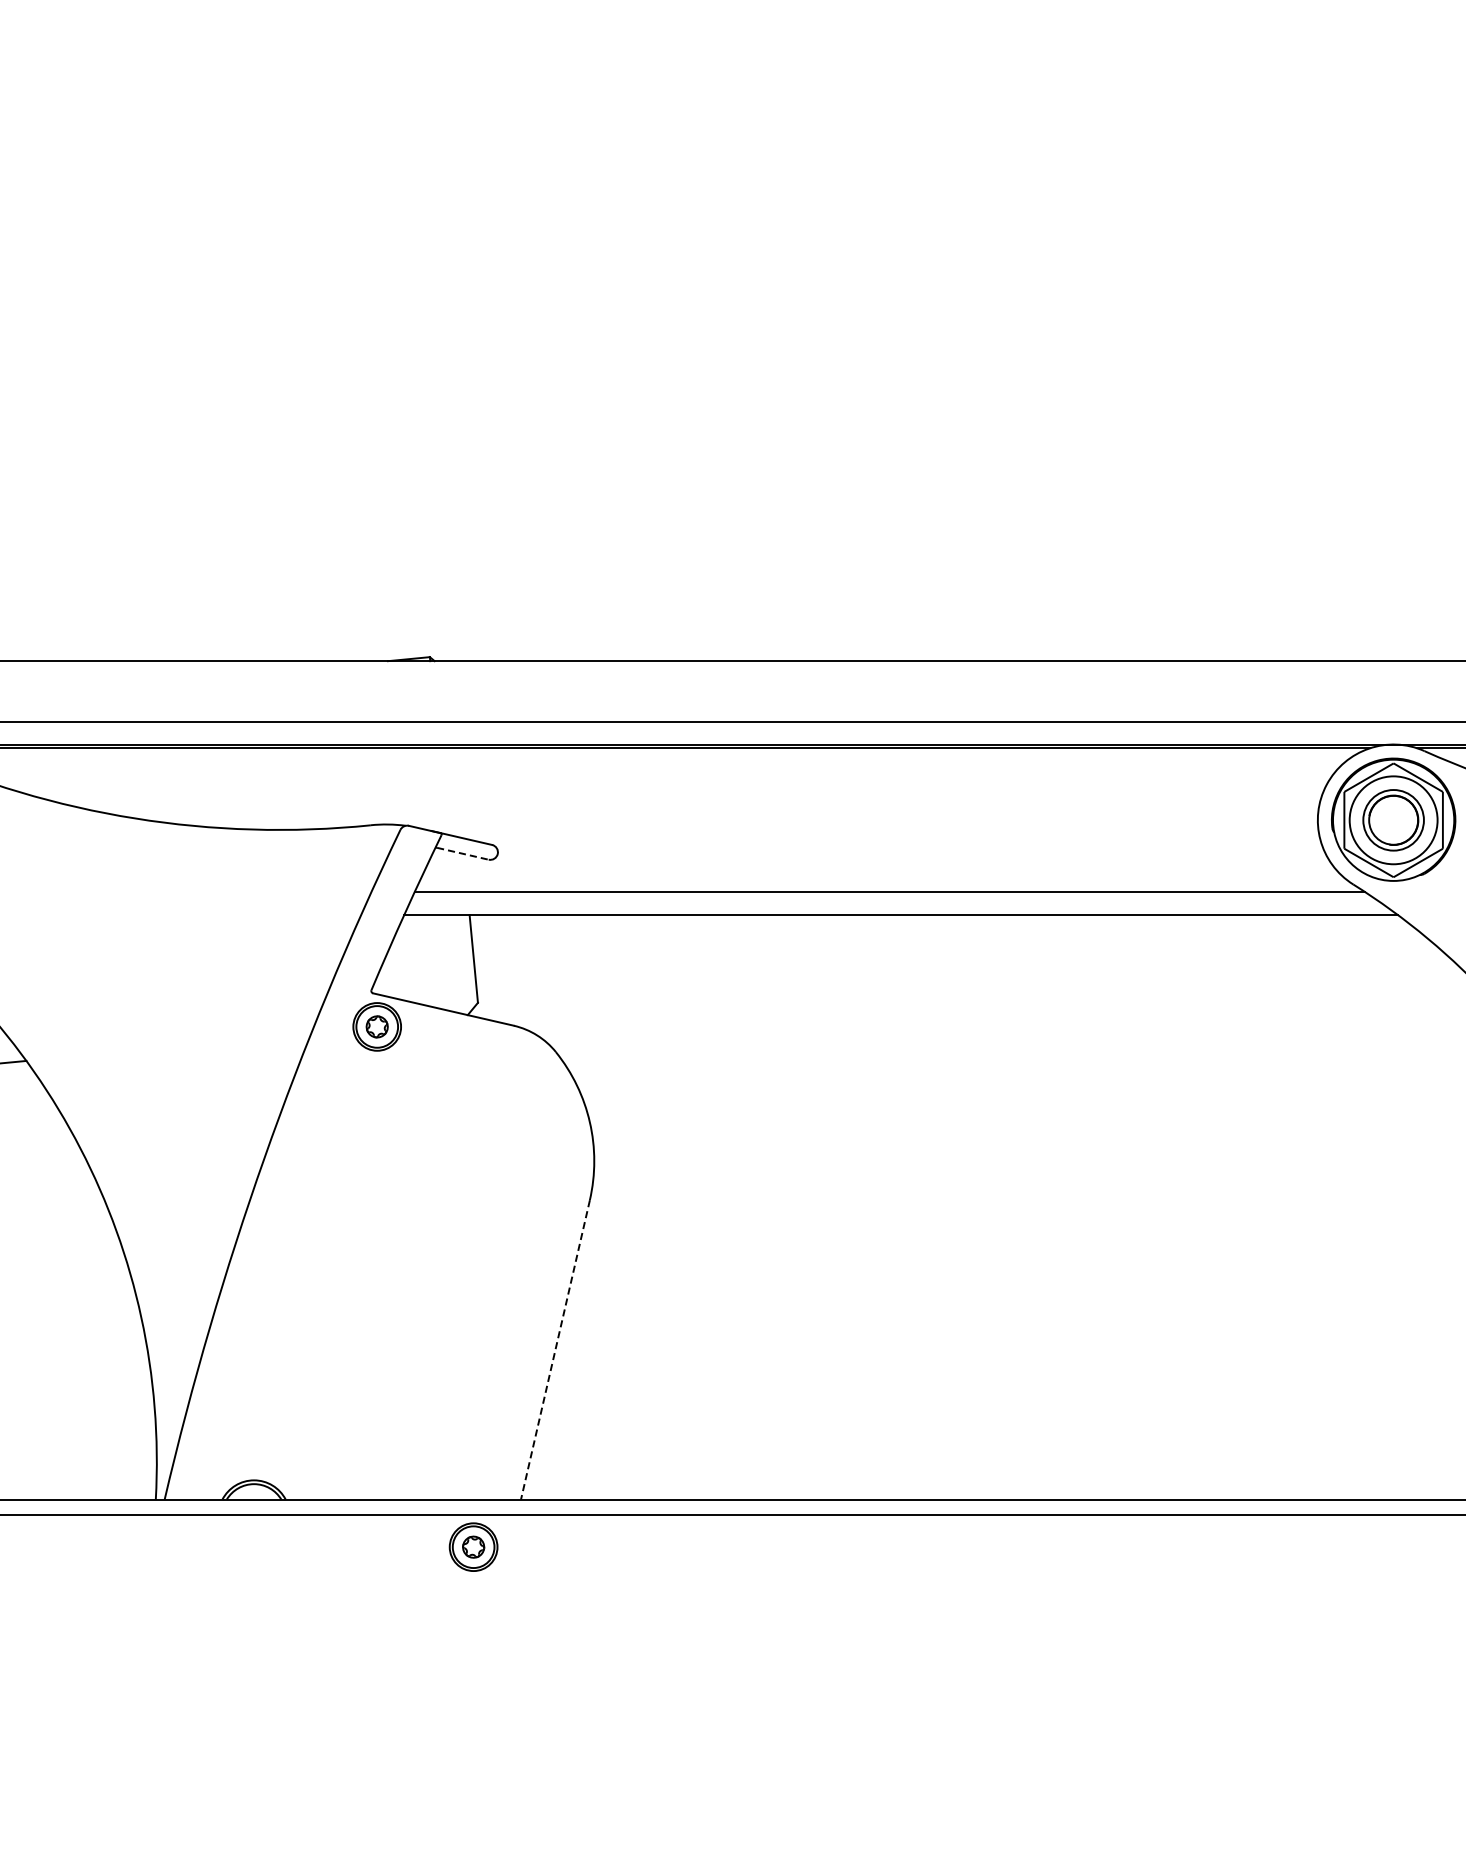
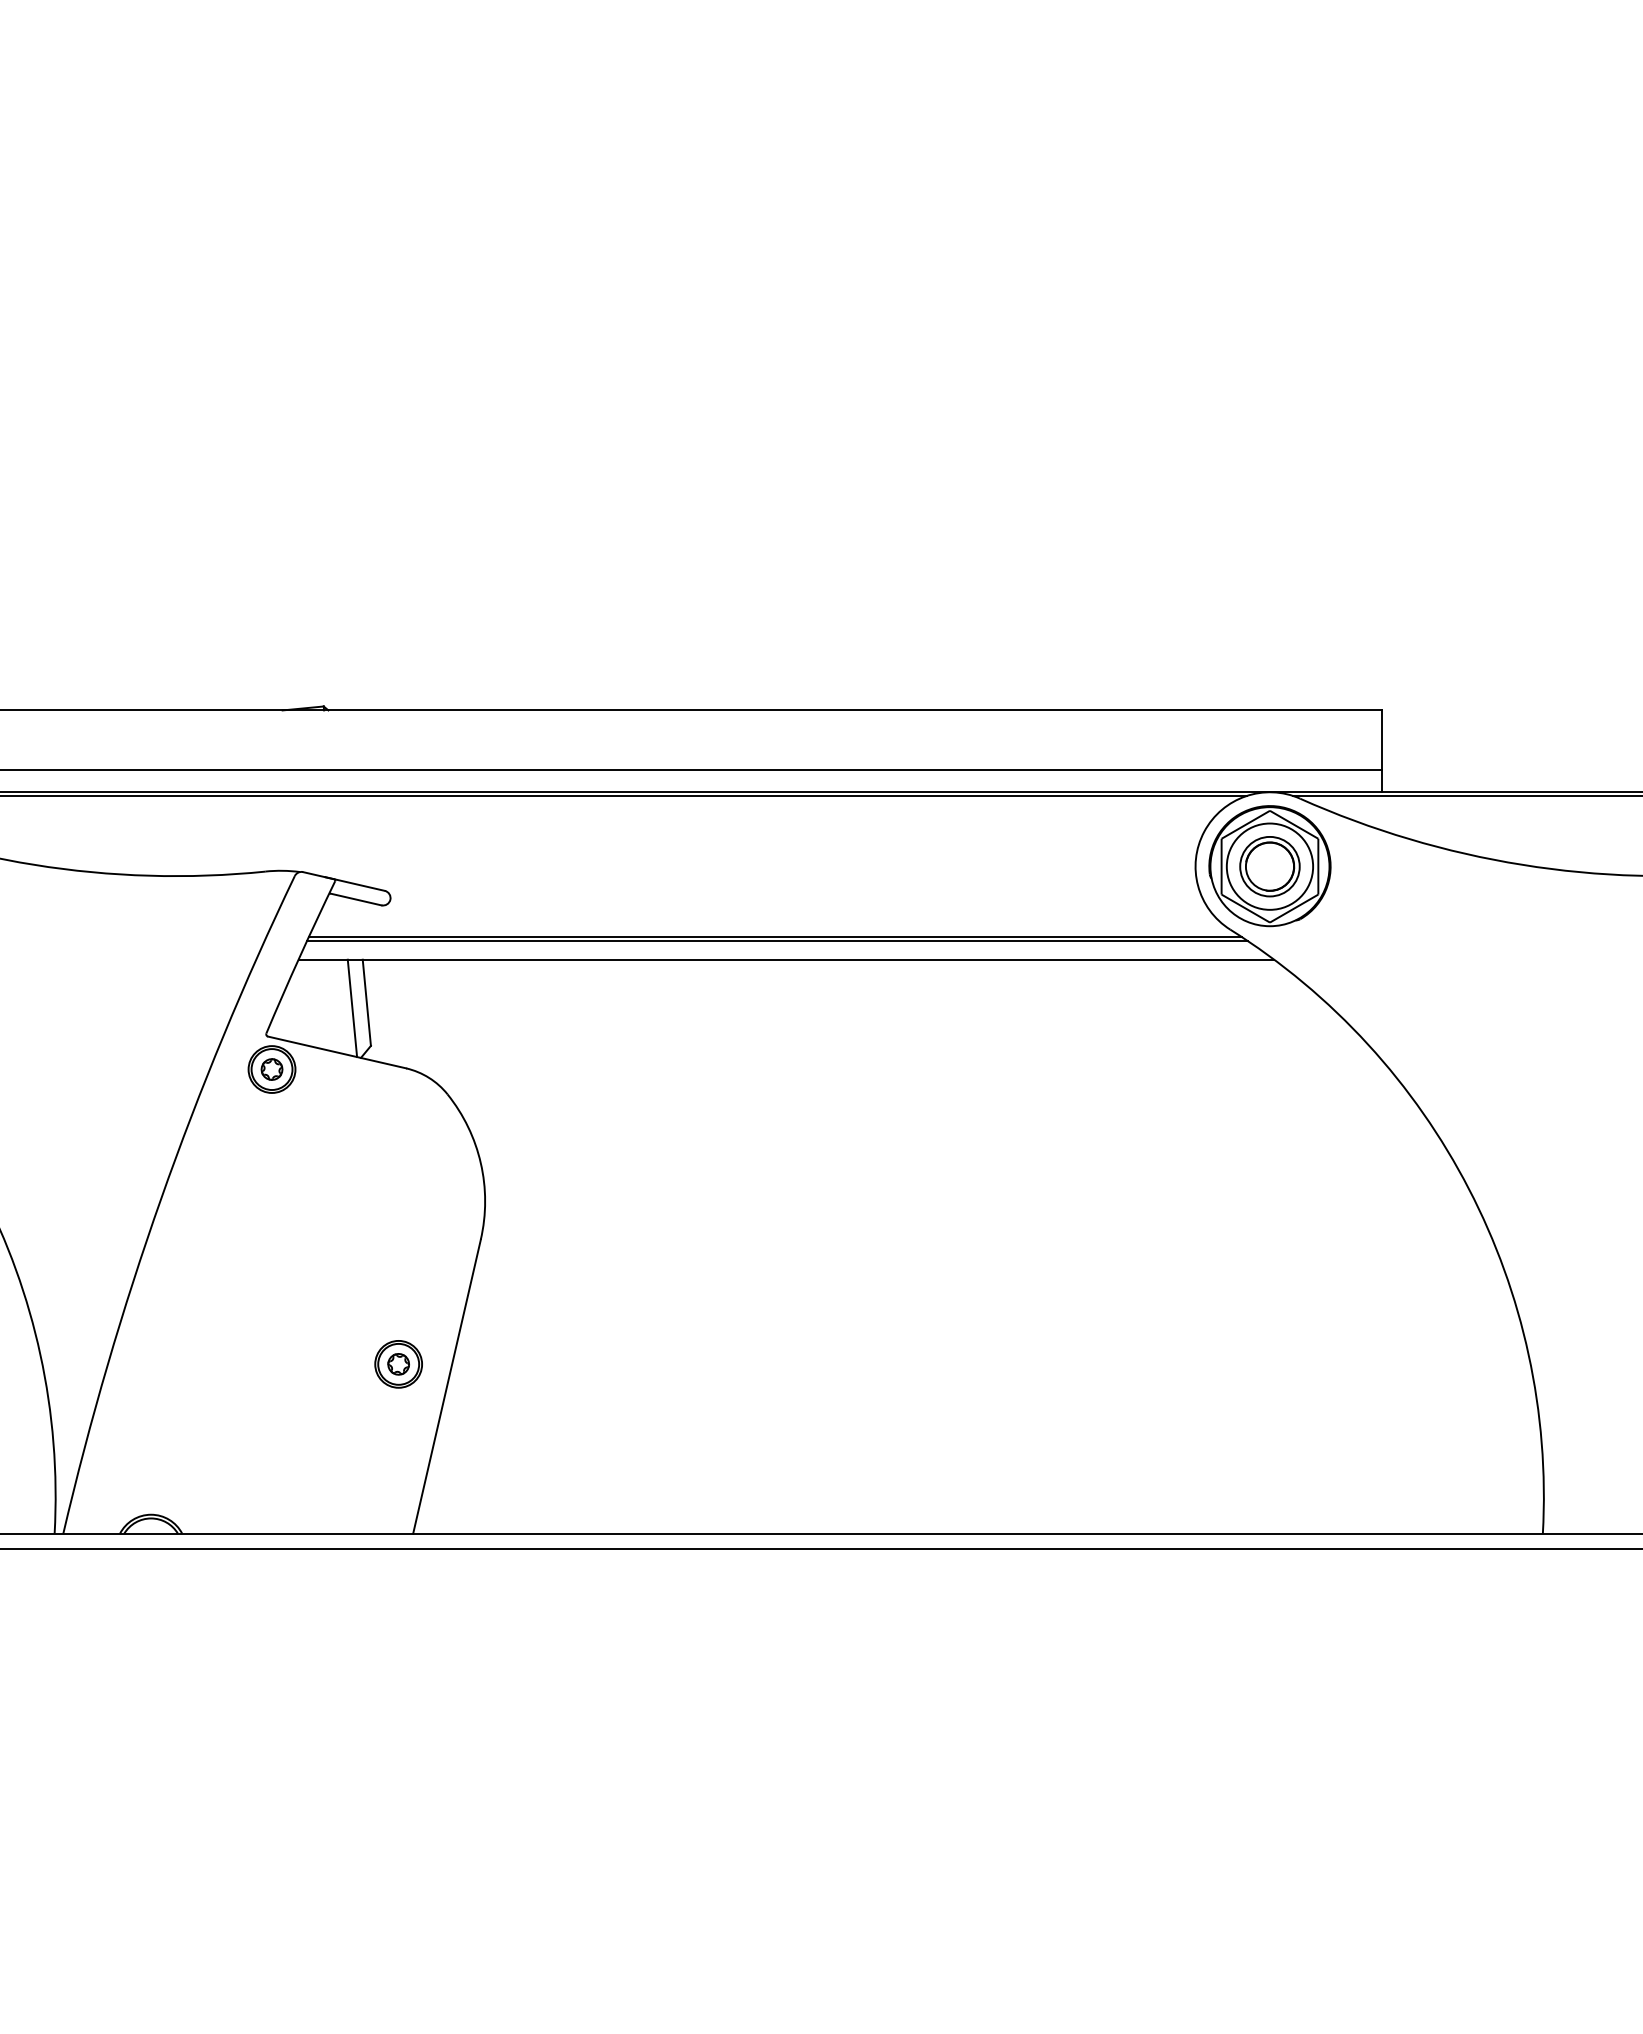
line: (463, 853) -> (356, 899), dashed -> solid
line: (892, 896) -> (777, 941), added
line: (459, 964) -> (352, 1008), added
line: (555, 1349) -> (447, 1386), dashed -> solid
part: (473, 1547) -> (398, 1364), moved

